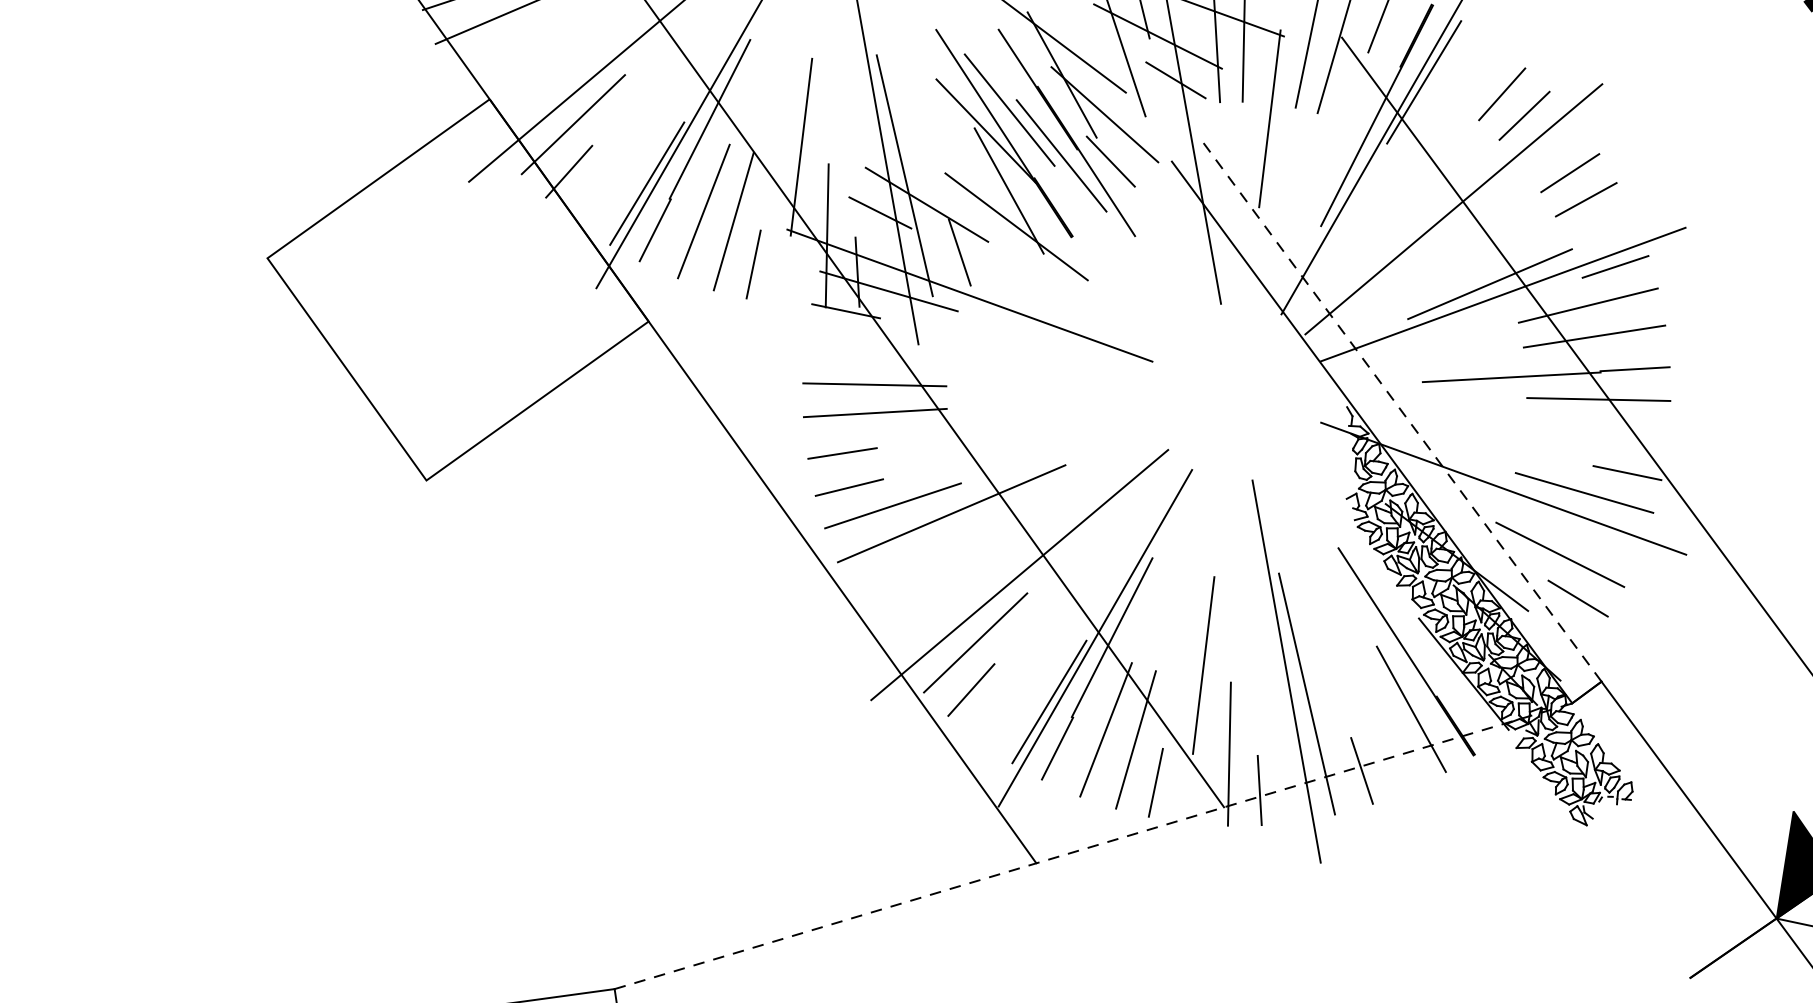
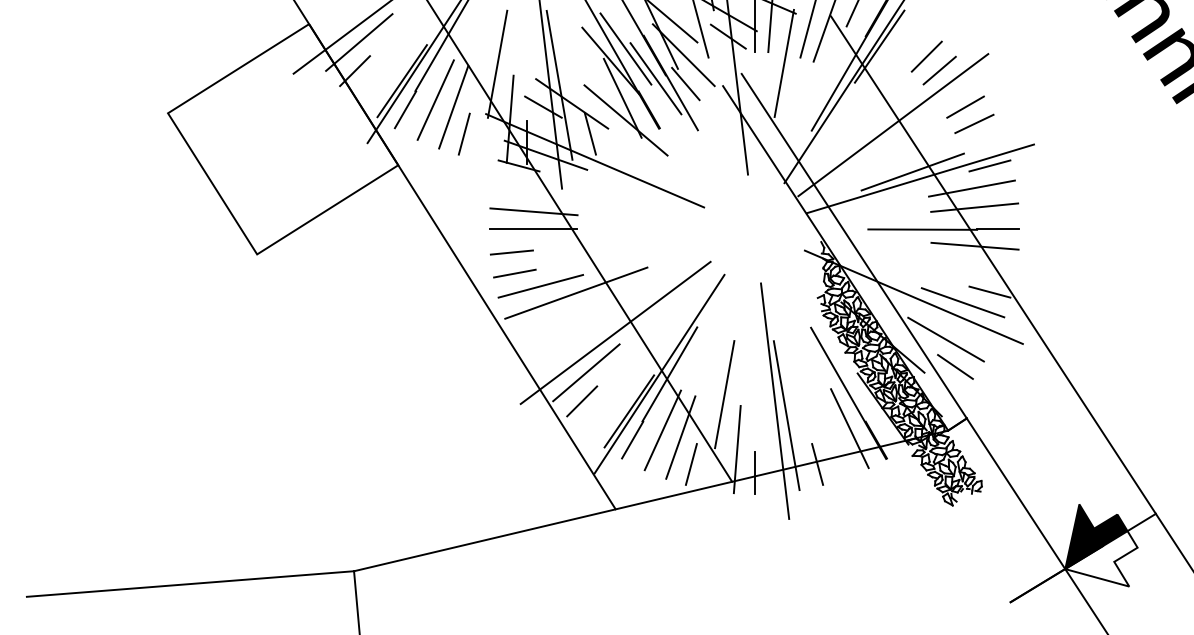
line: (1401, 411) -> (854, 246), dashed -> solid
line: (1094, 845) -> (651, 500), dashed -> solid

